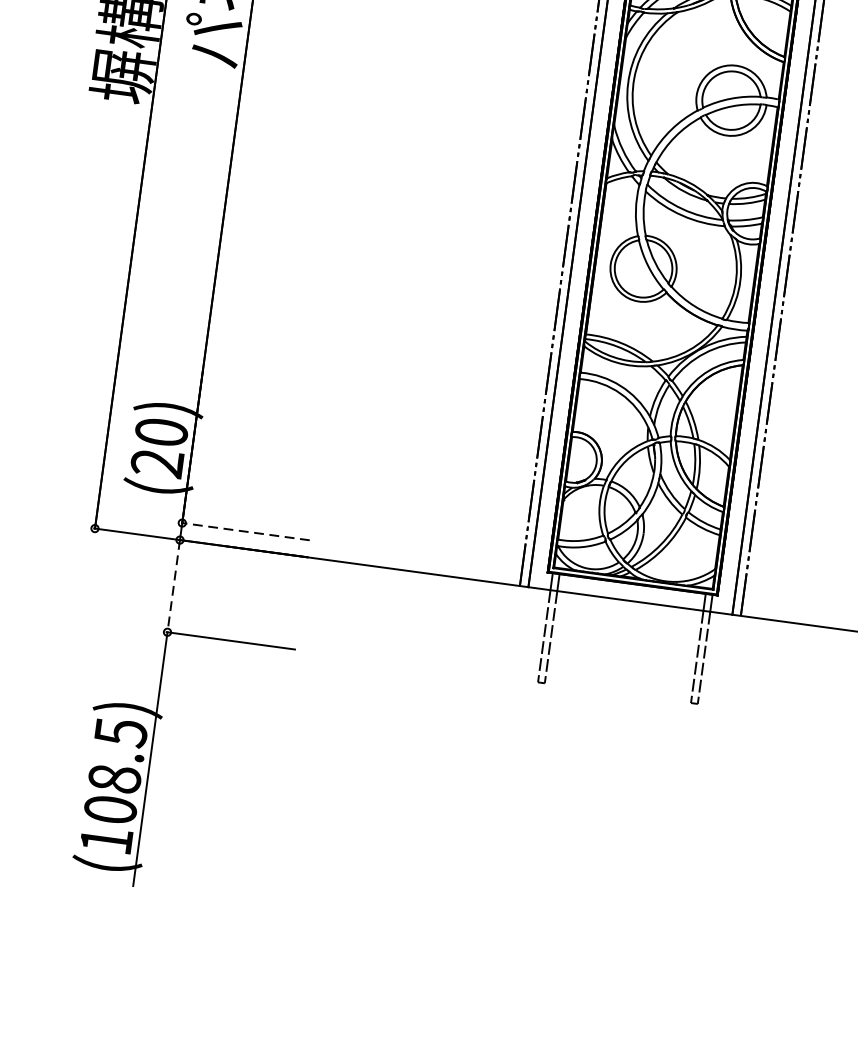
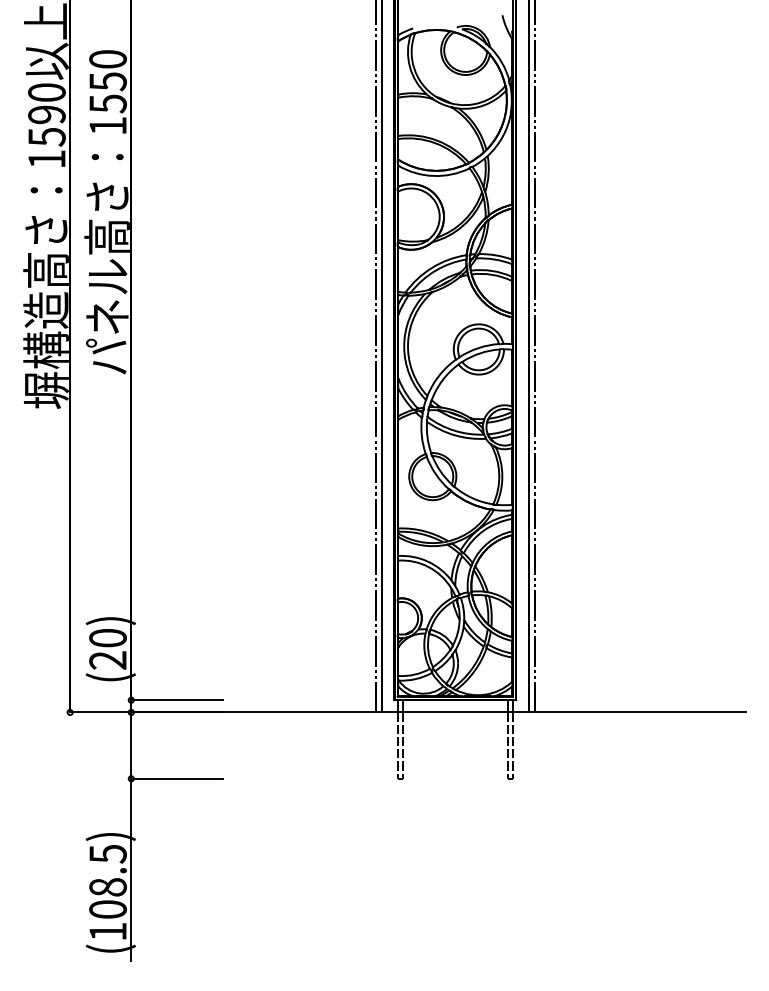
line: (245, 531) -> (176, 700), dashed -> solid
line: (173, 587) -> (131, 746), dashed -> solid

